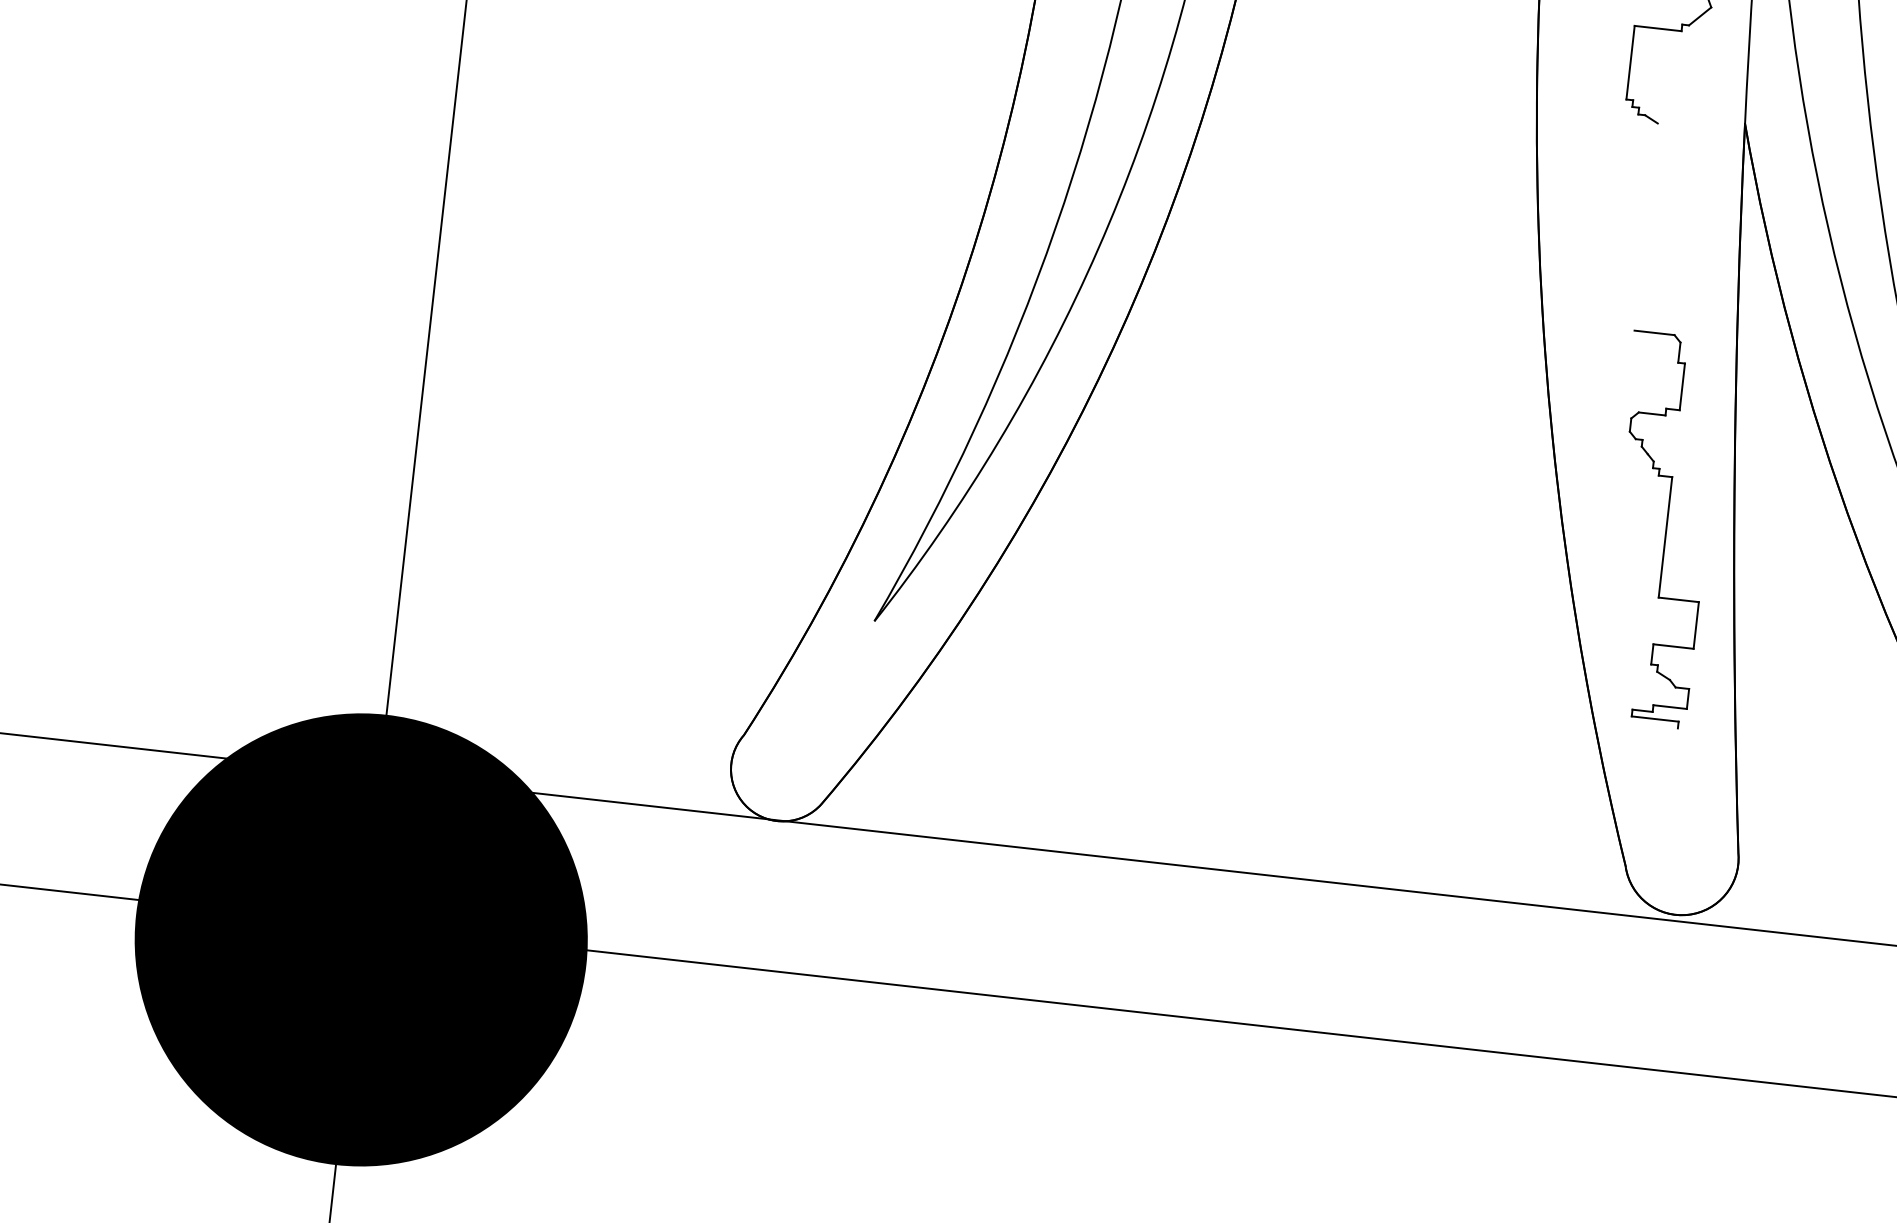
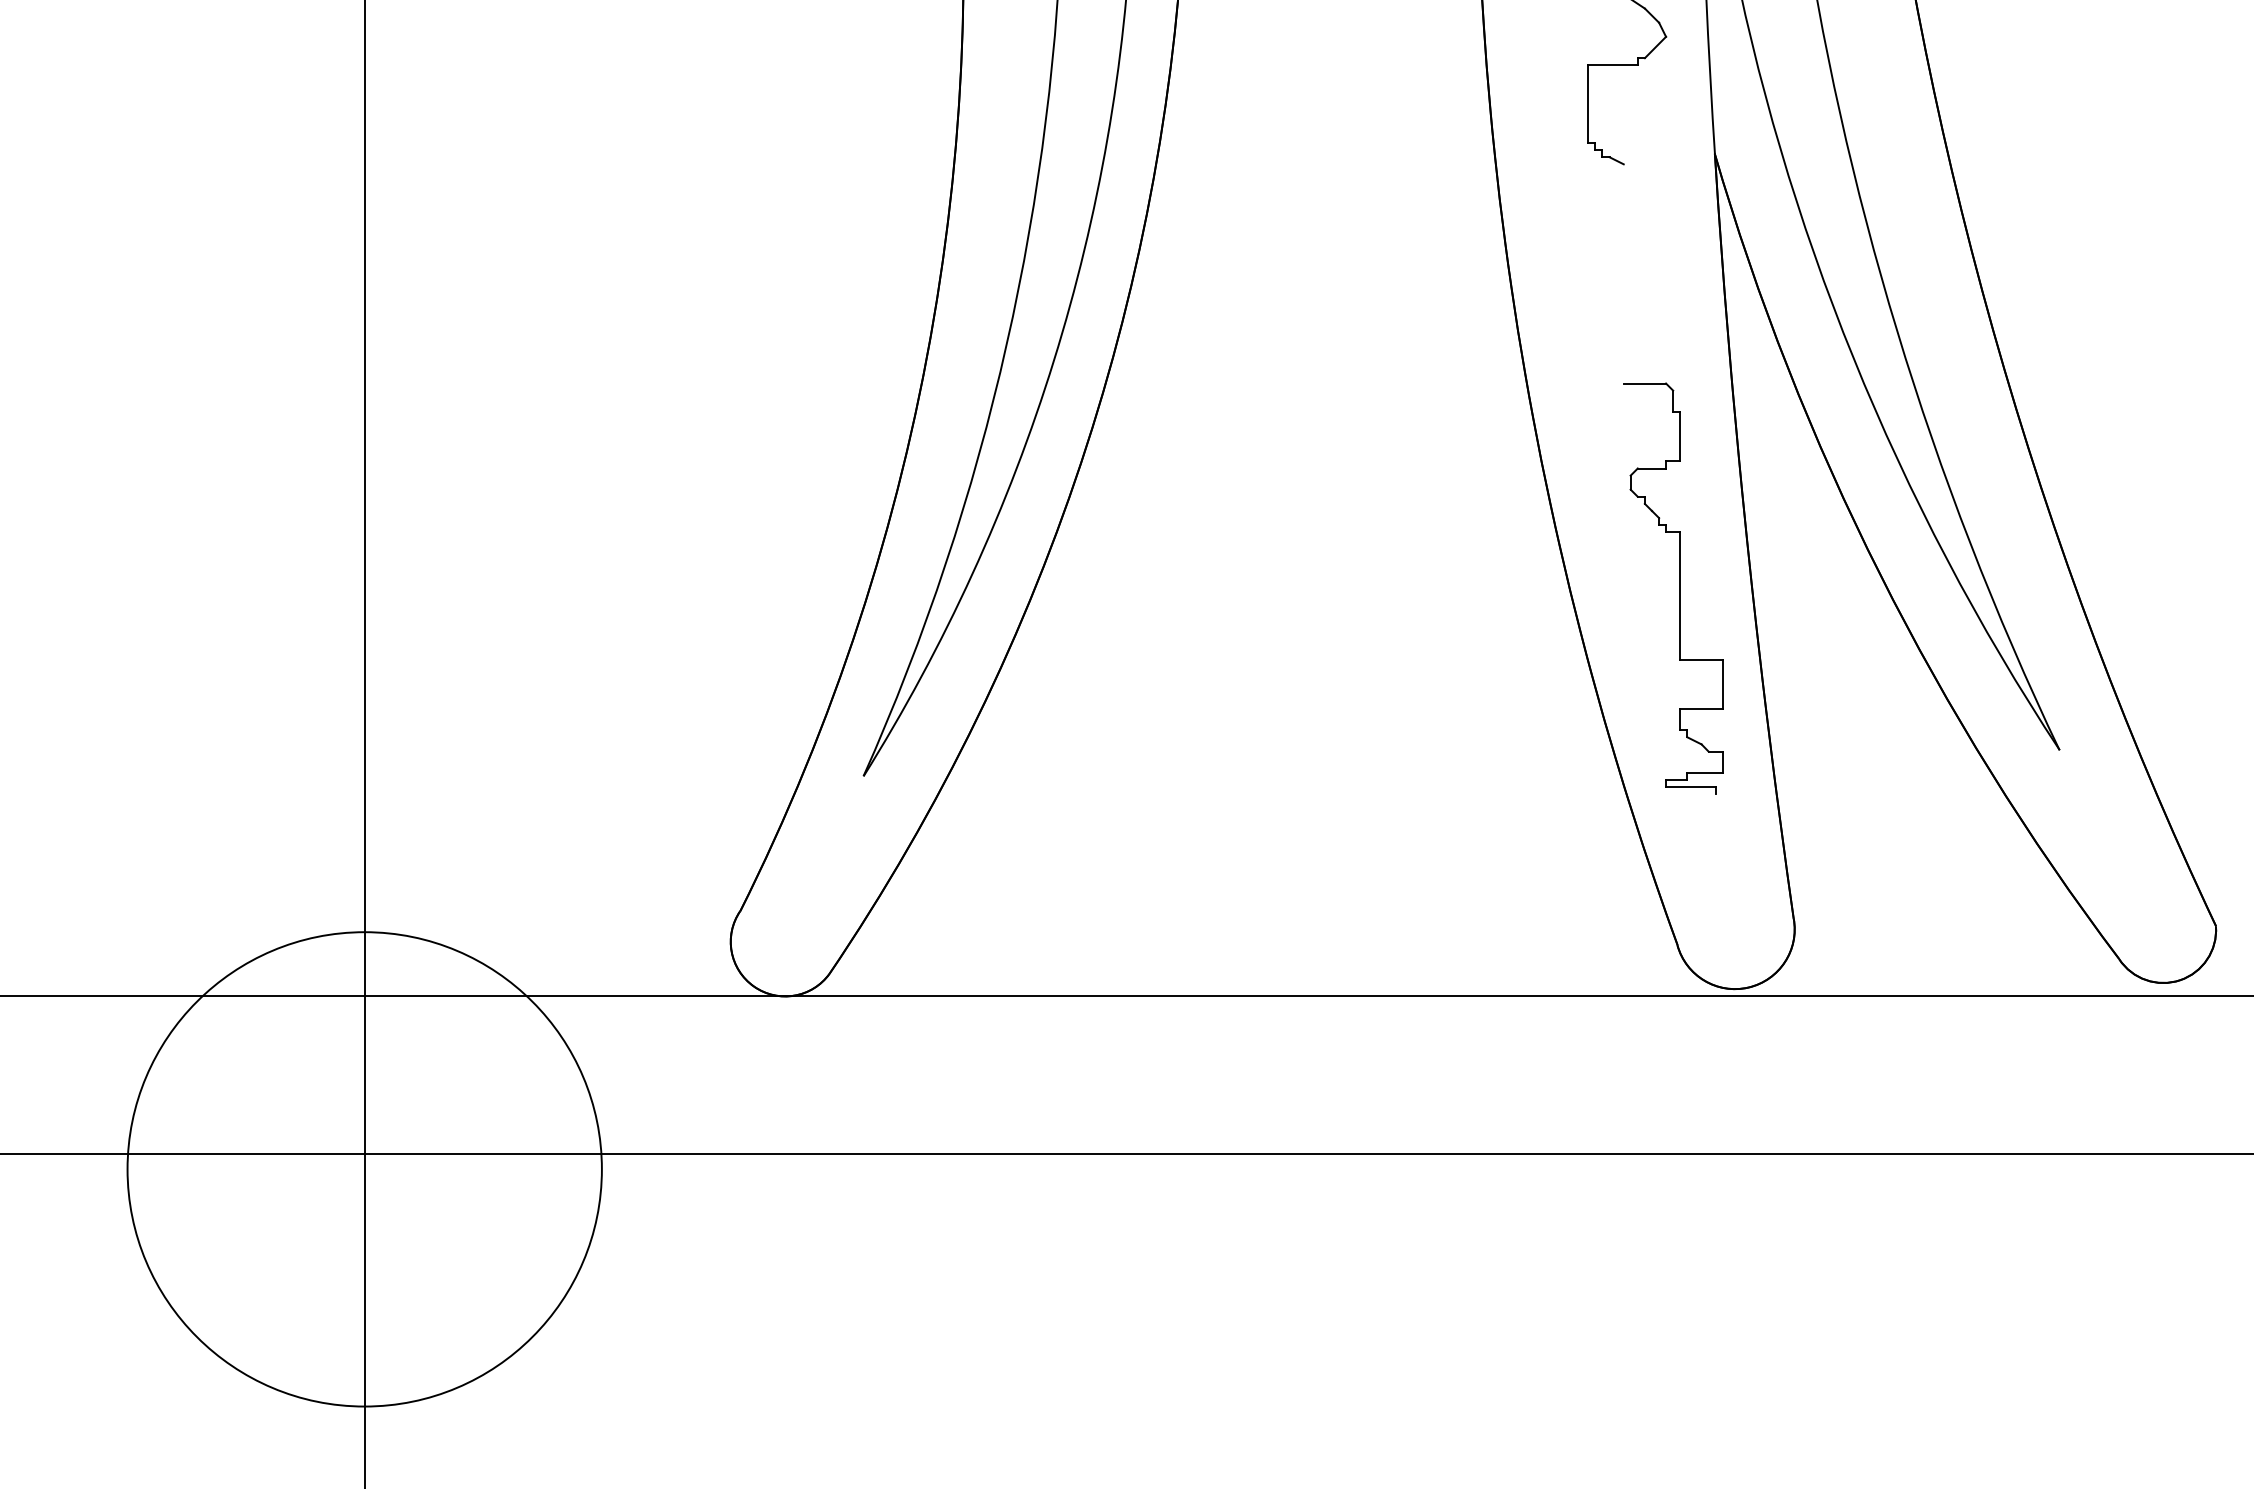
fill: (361, 940) -> (364, 1169), removed

